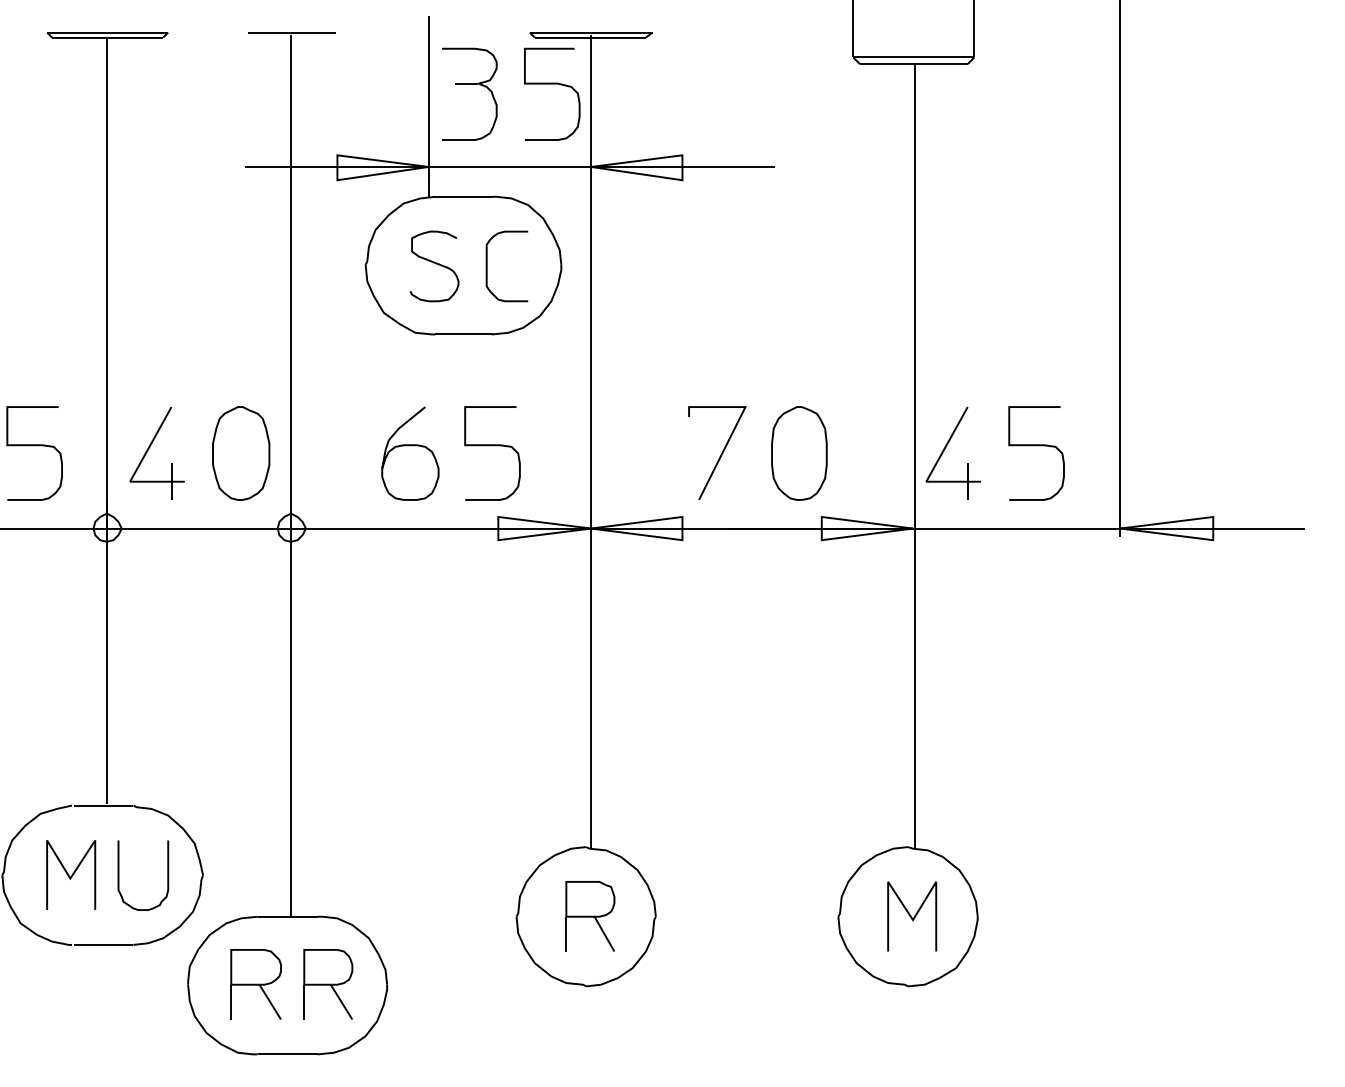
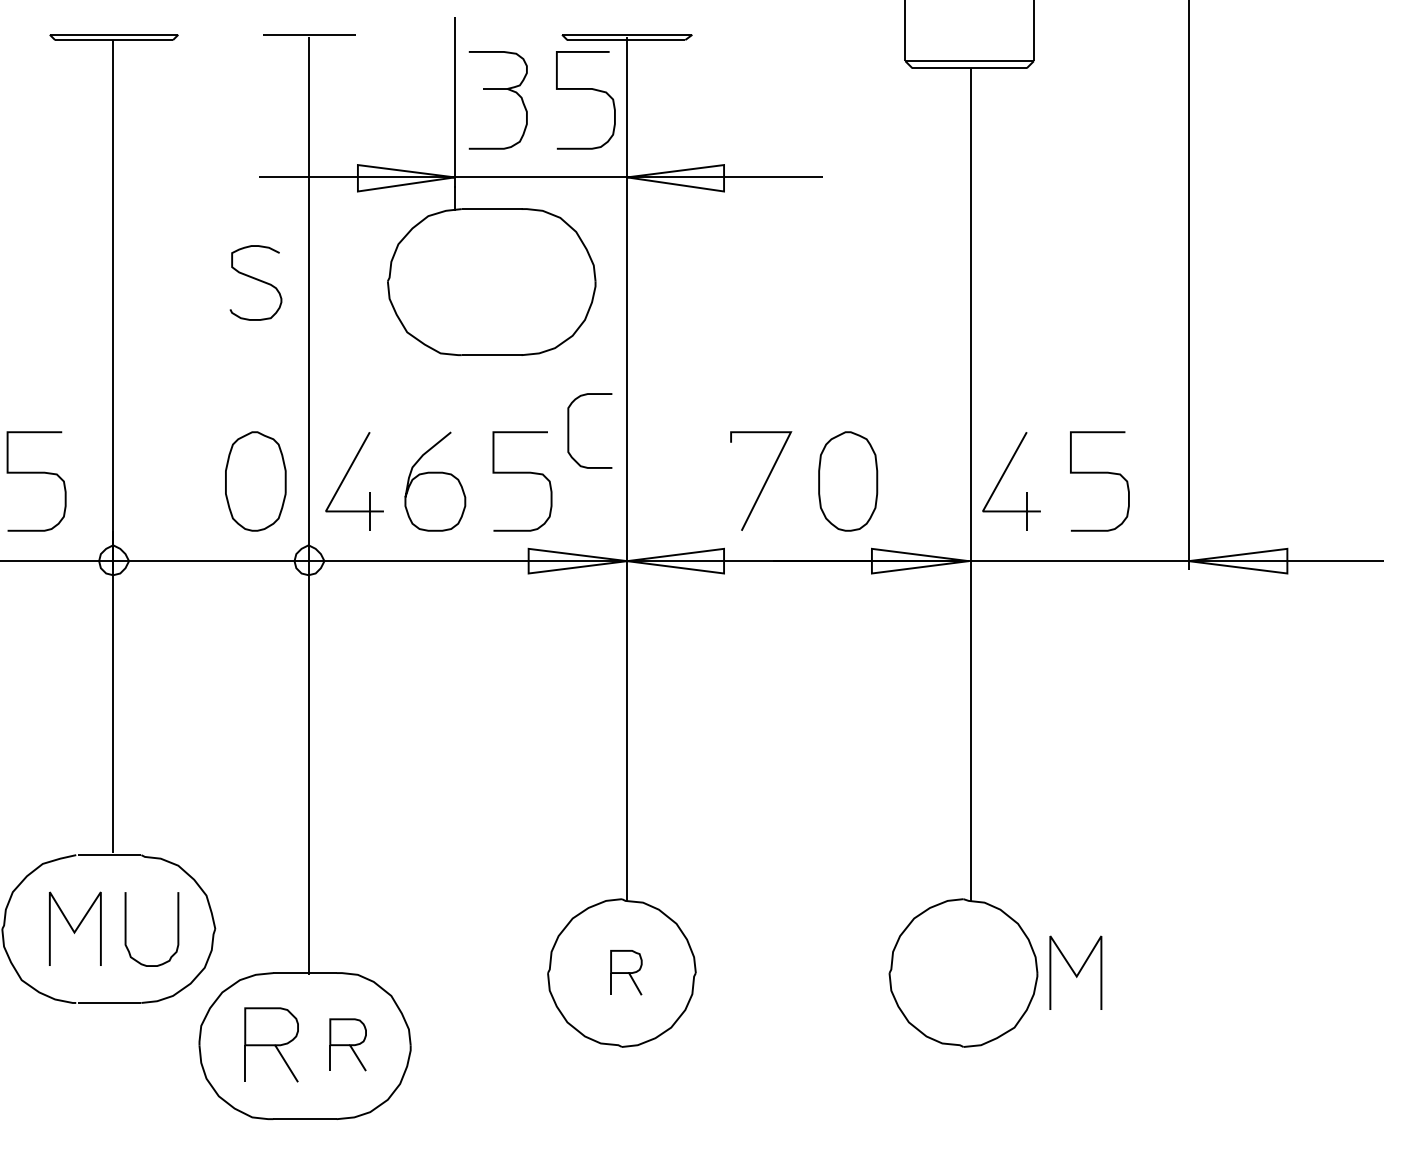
curve: (435, 264) -> (256, 280), moved
curve: (487, 265) -> (569, 430), moved
part: (149, 448) -> (346, 476), moved
part: (590, 916) -> (626, 972), size x0.6
curve: (911, 916) -> (1075, 972), moved
part: (327, 984) -> (347, 1044), size x0.7

